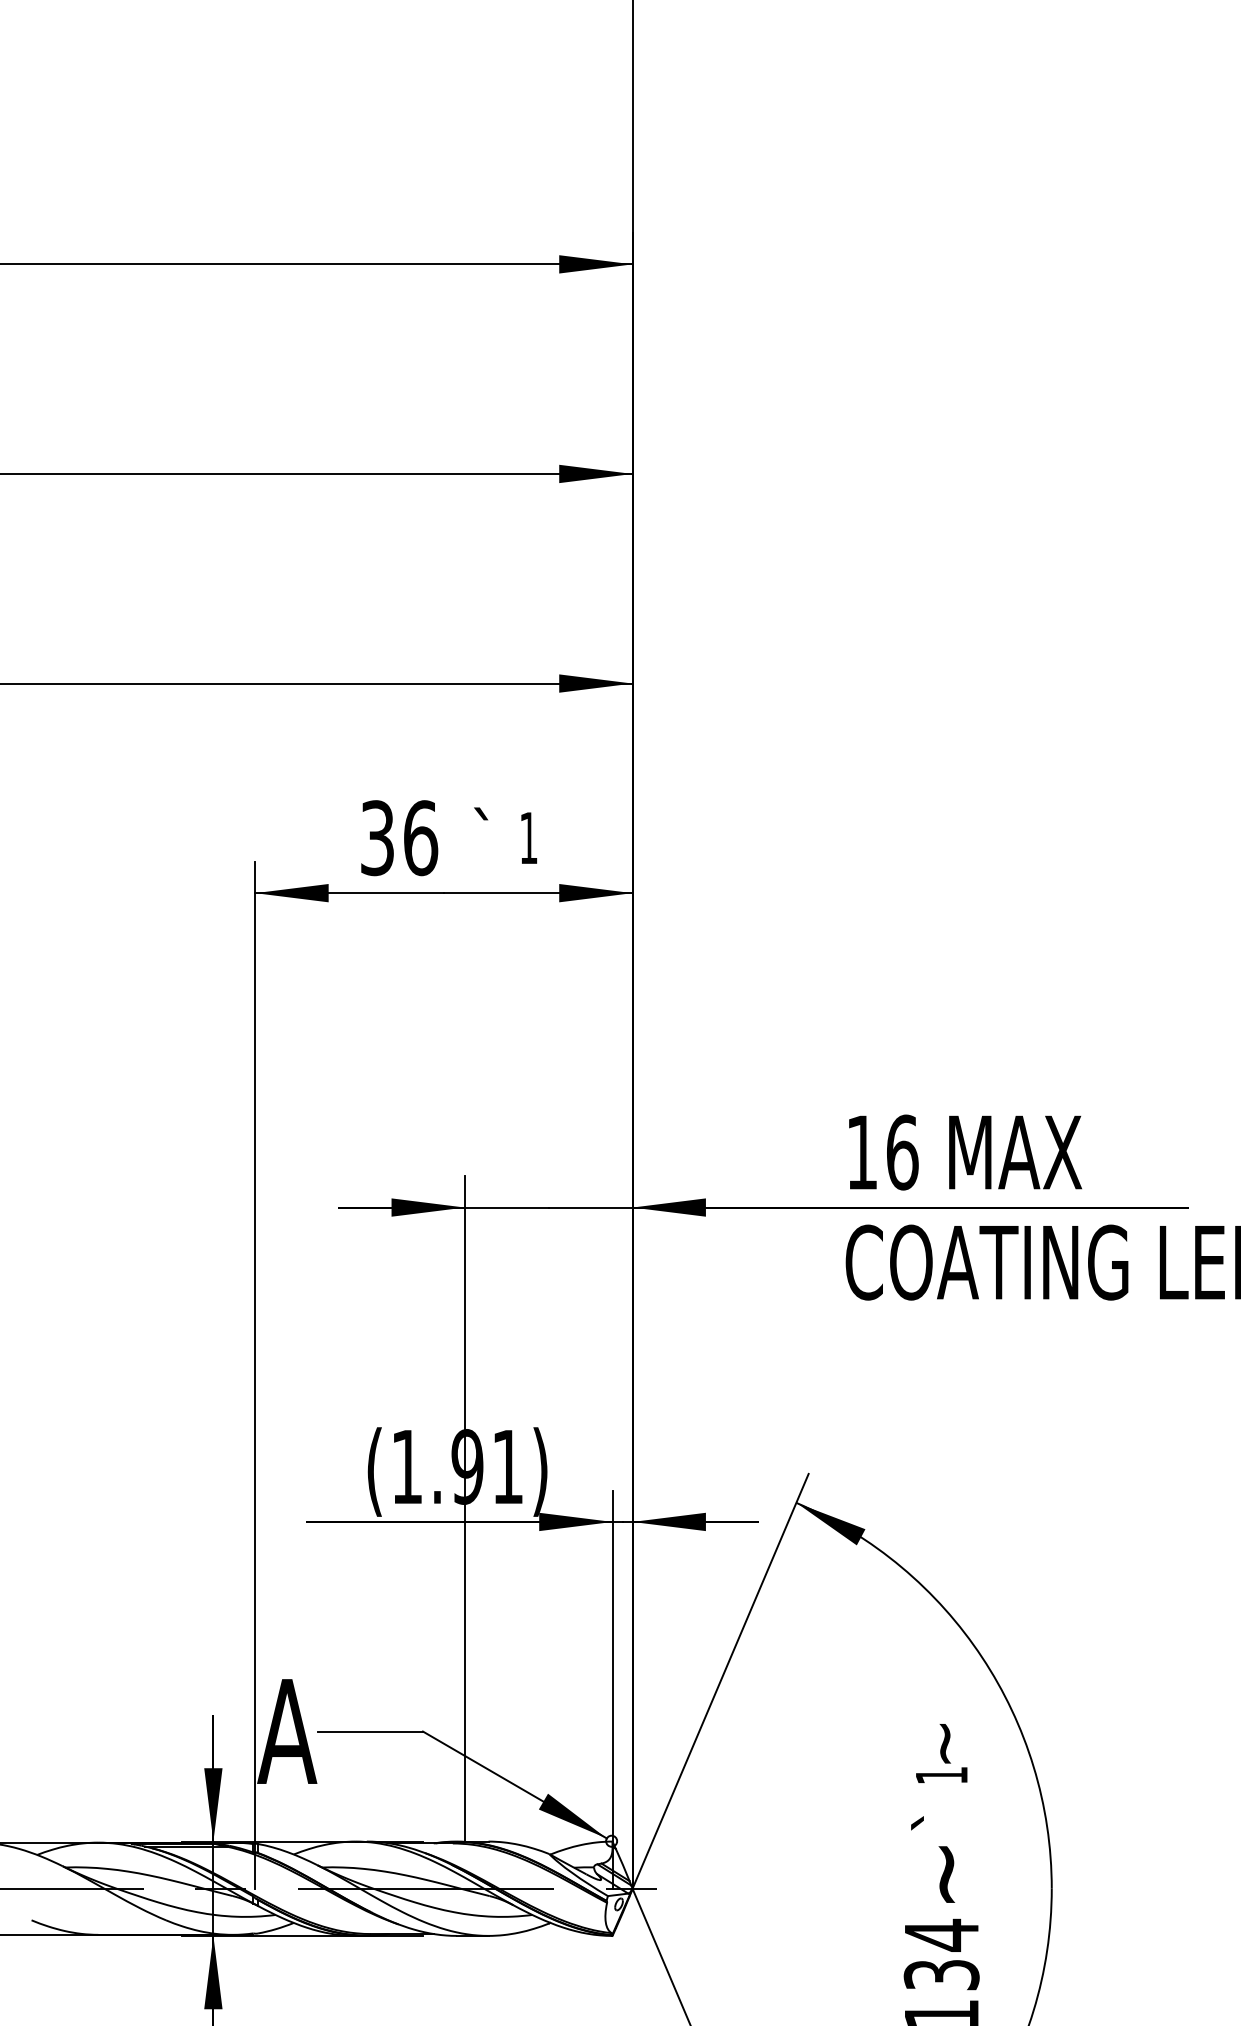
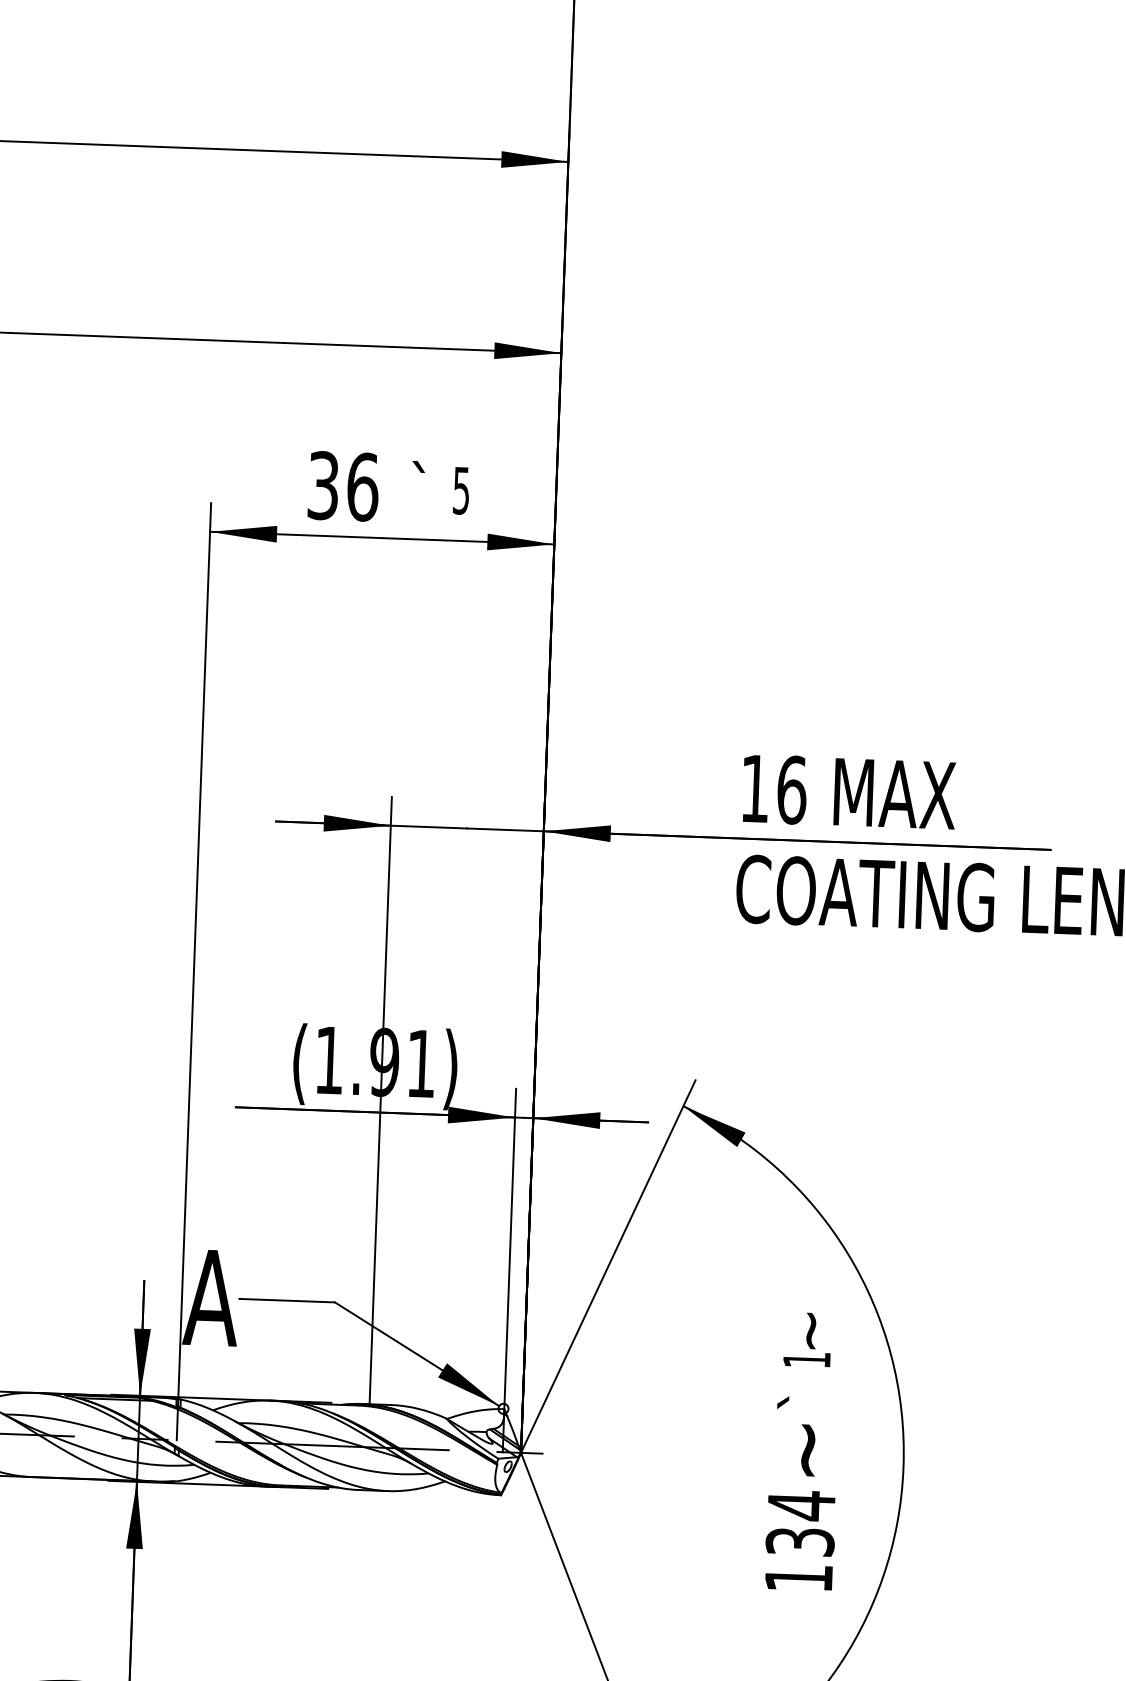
text: (528, 838) -> (461, 491), 1 -> 5

